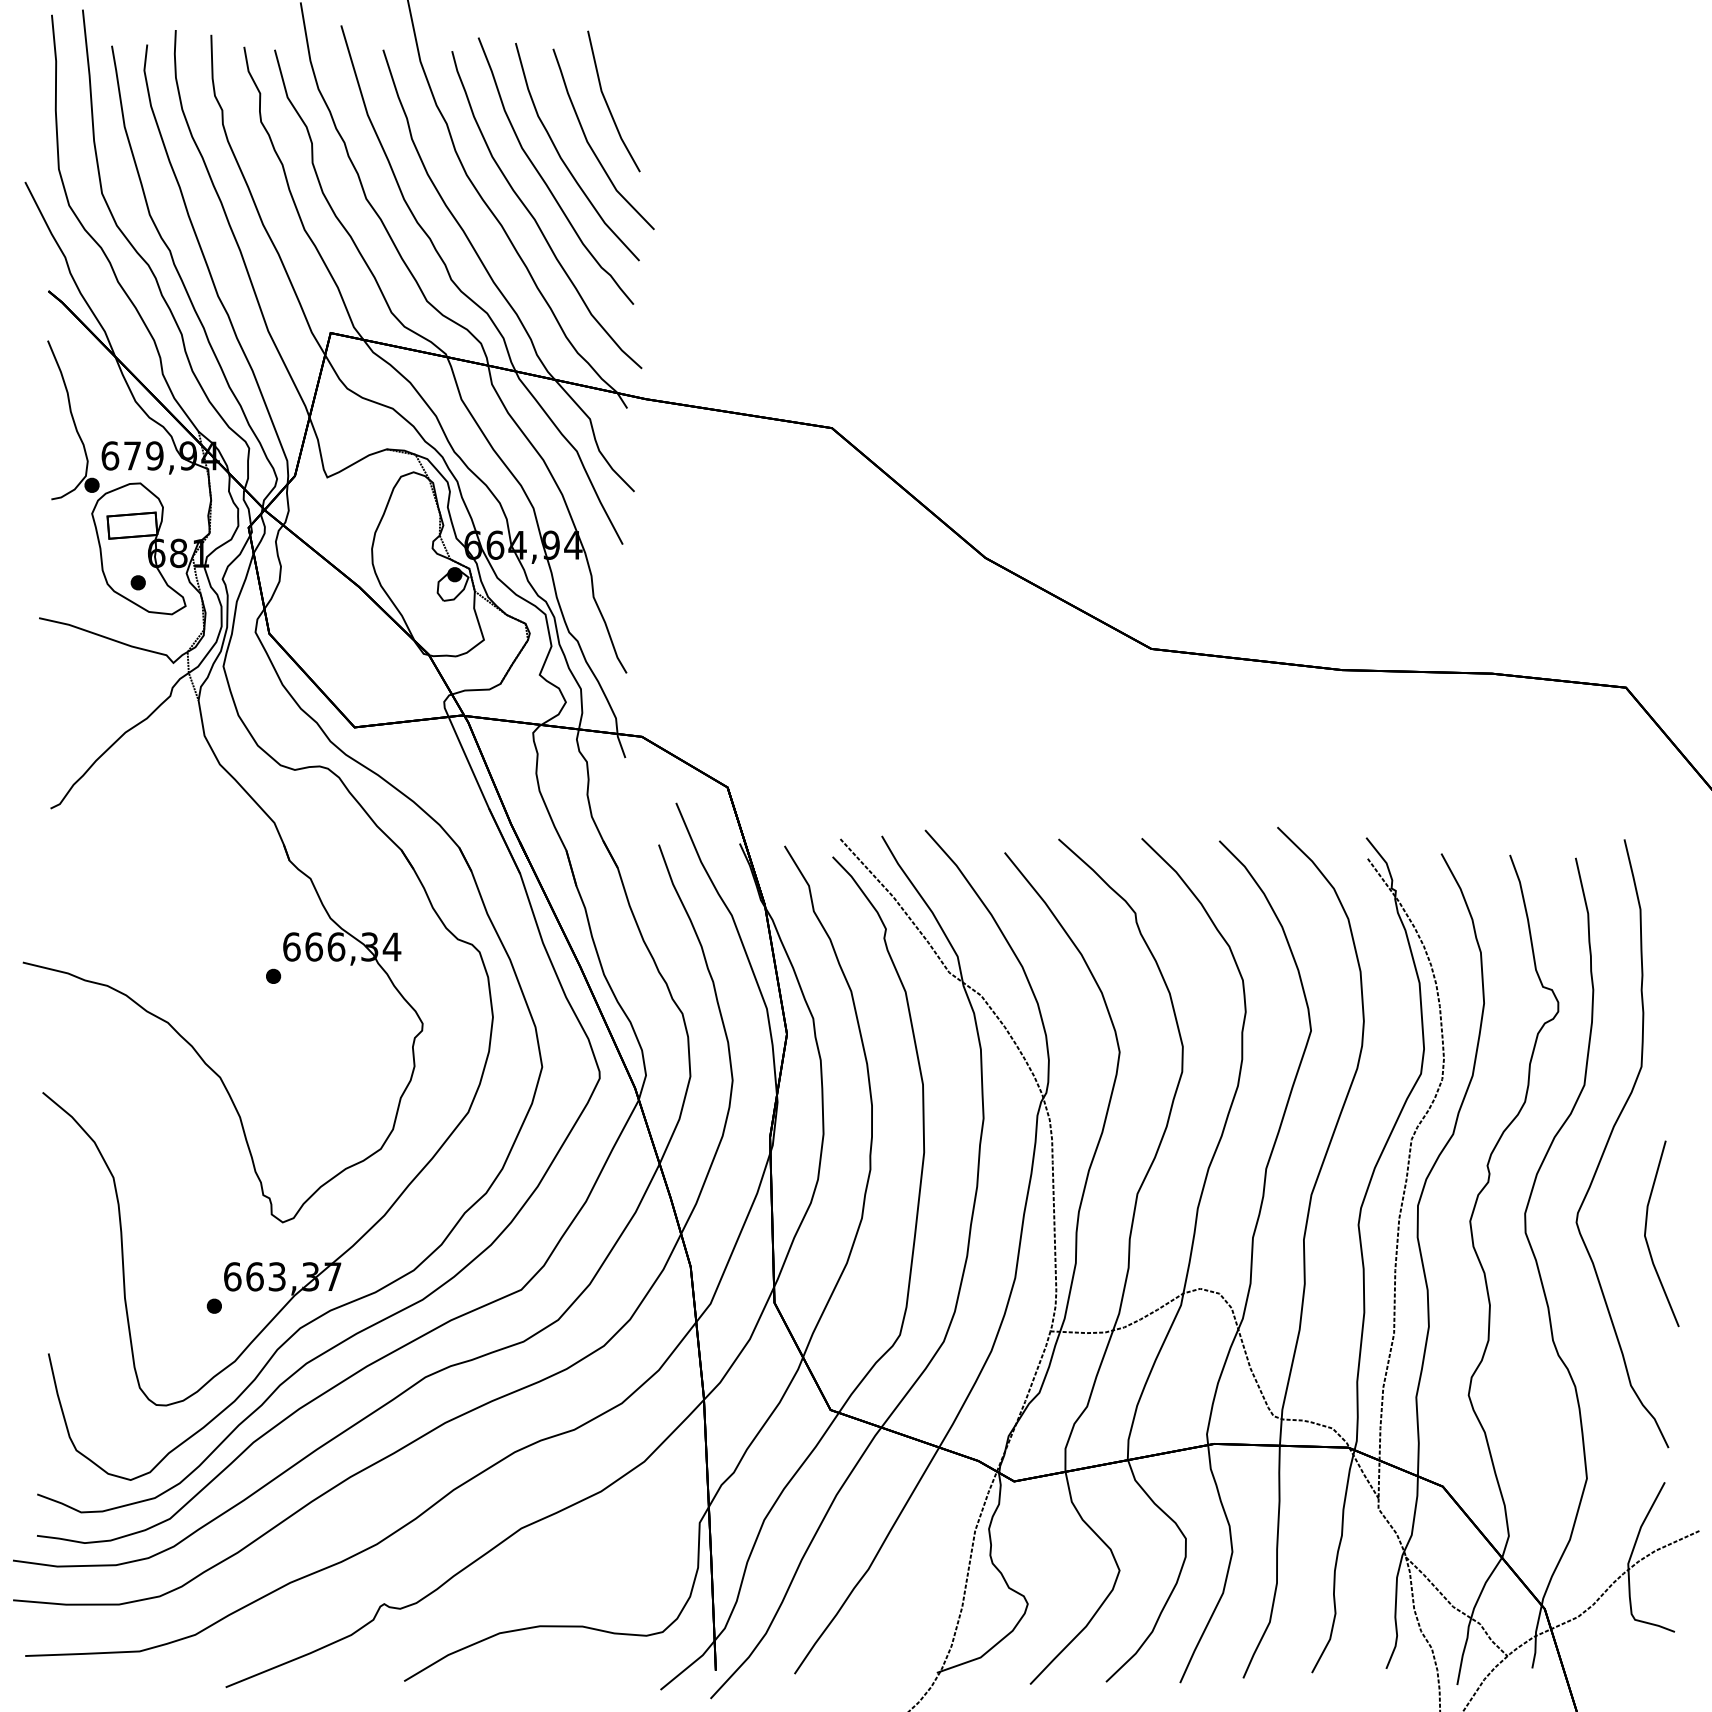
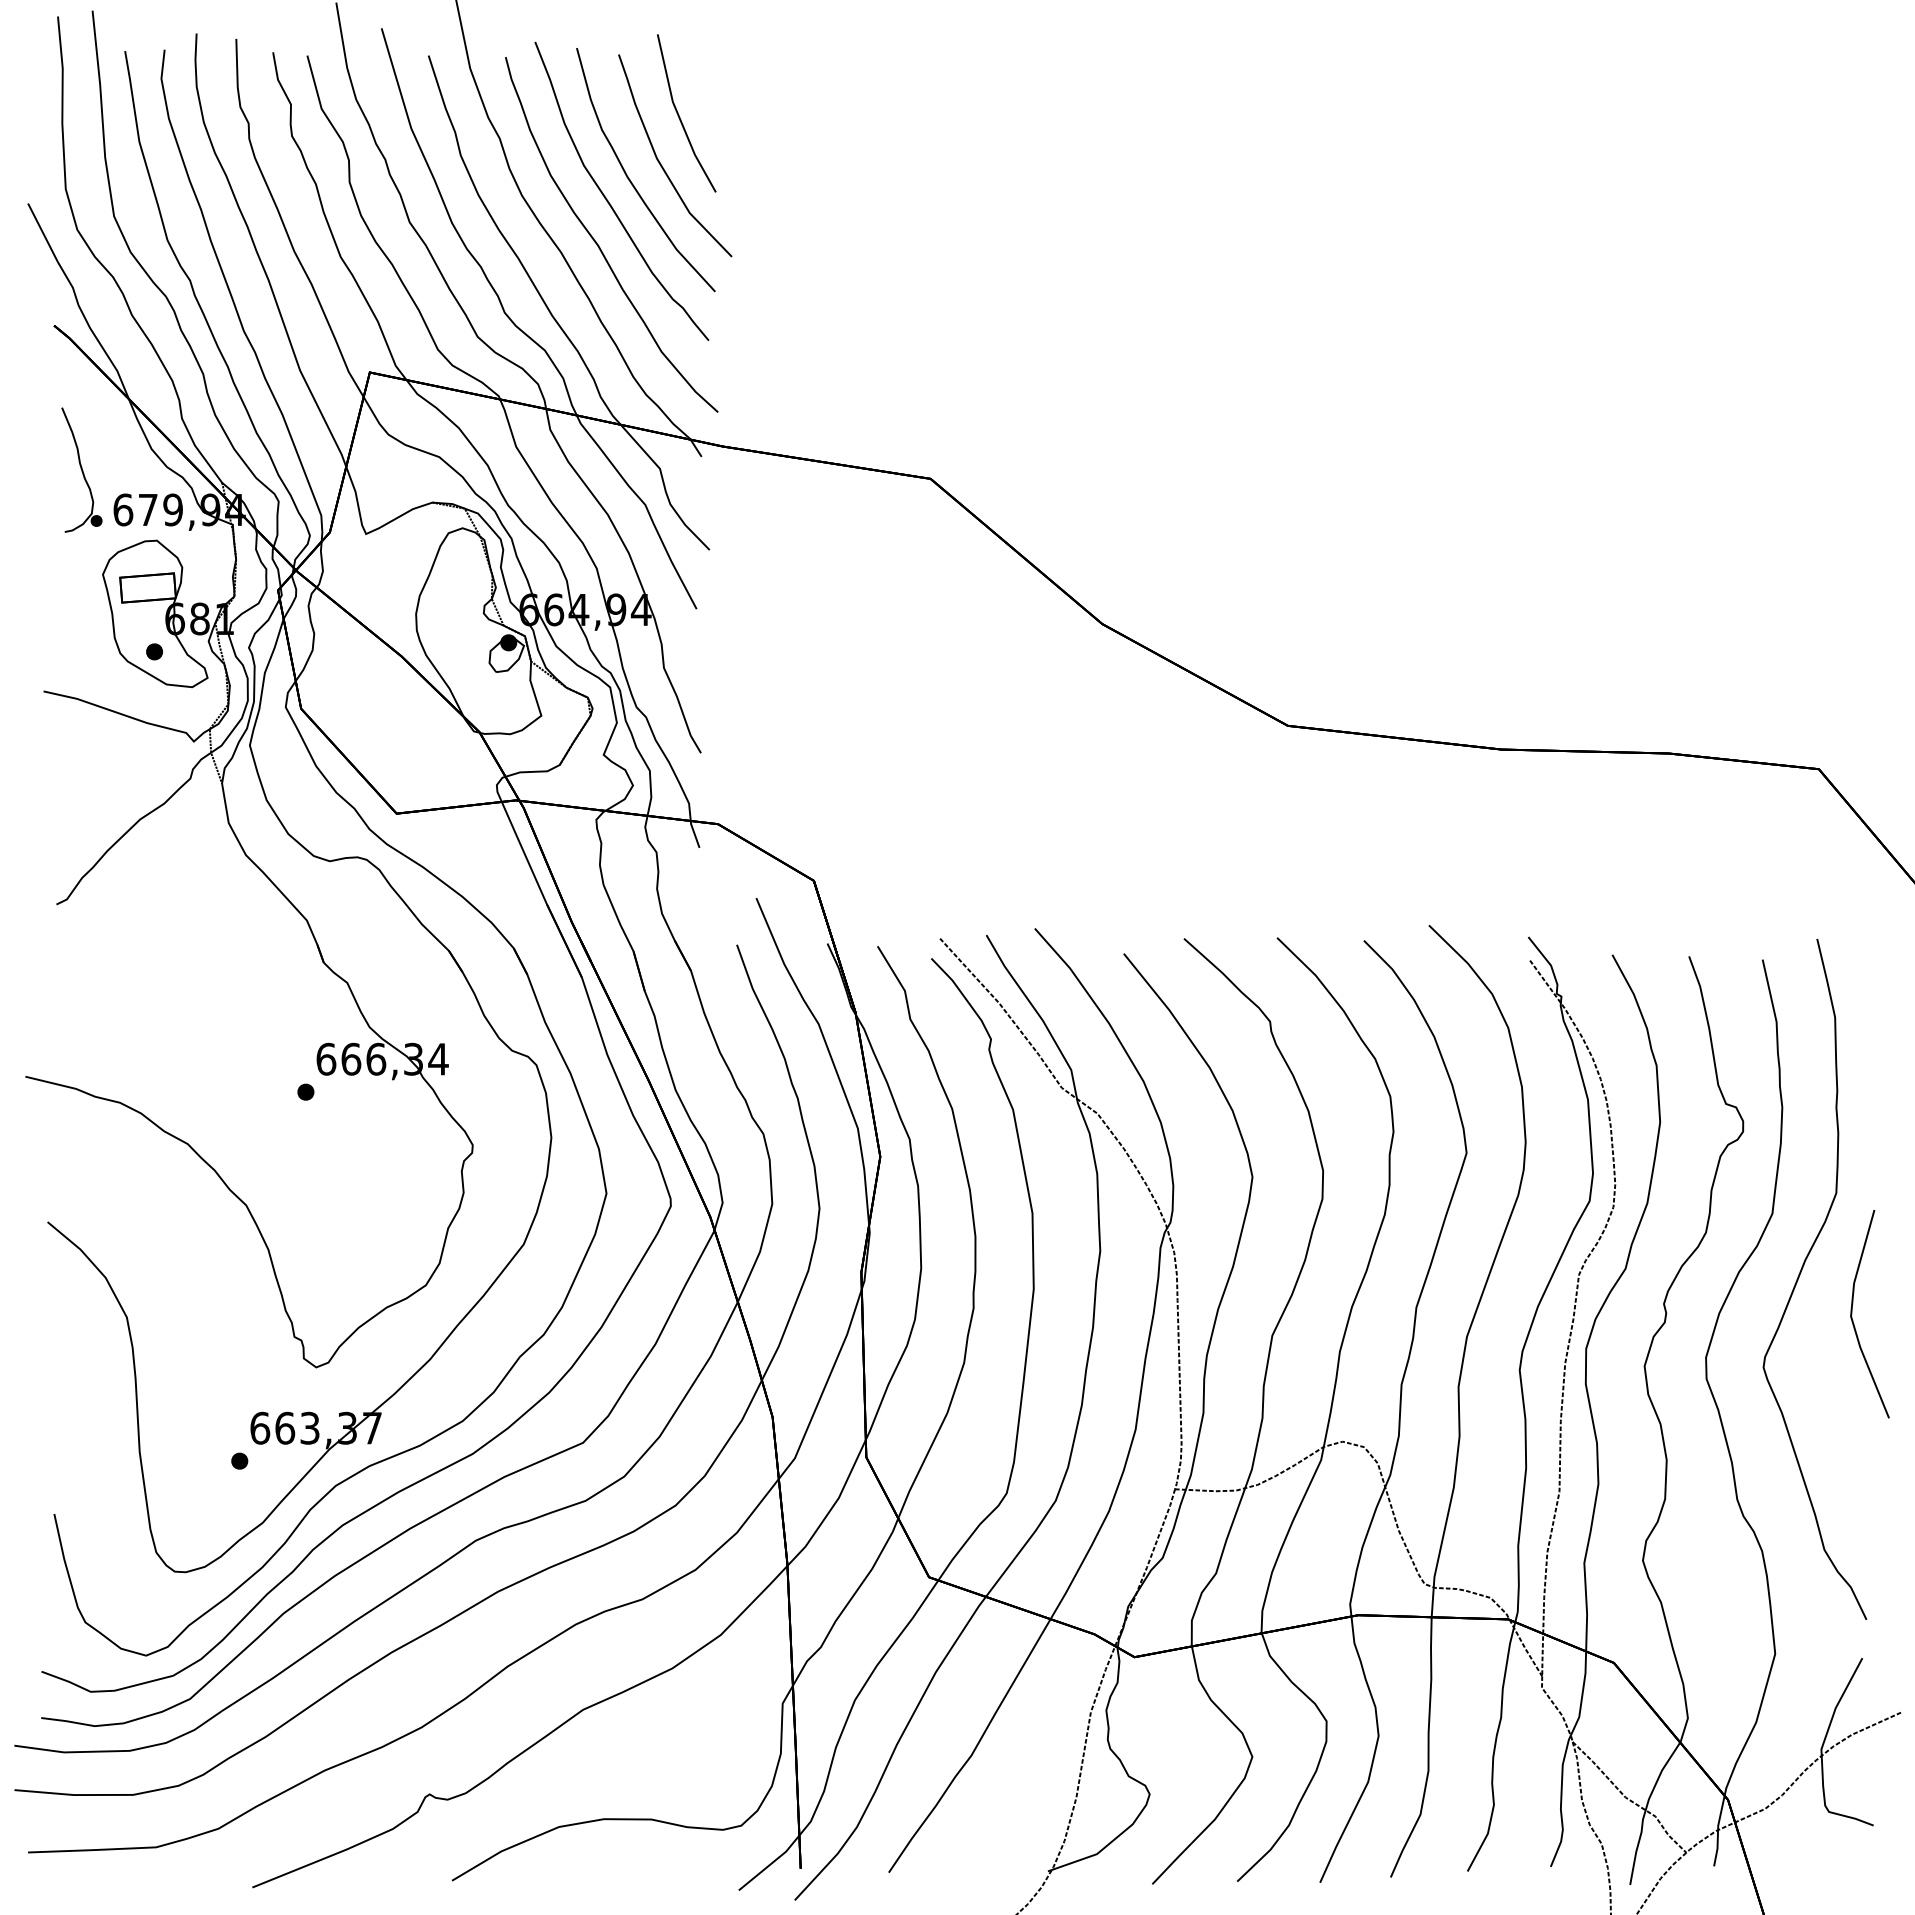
part: (72, 419) -> (81, 469), size x0.7
part: (1646, 1234) -> (1852, 1314), moved

